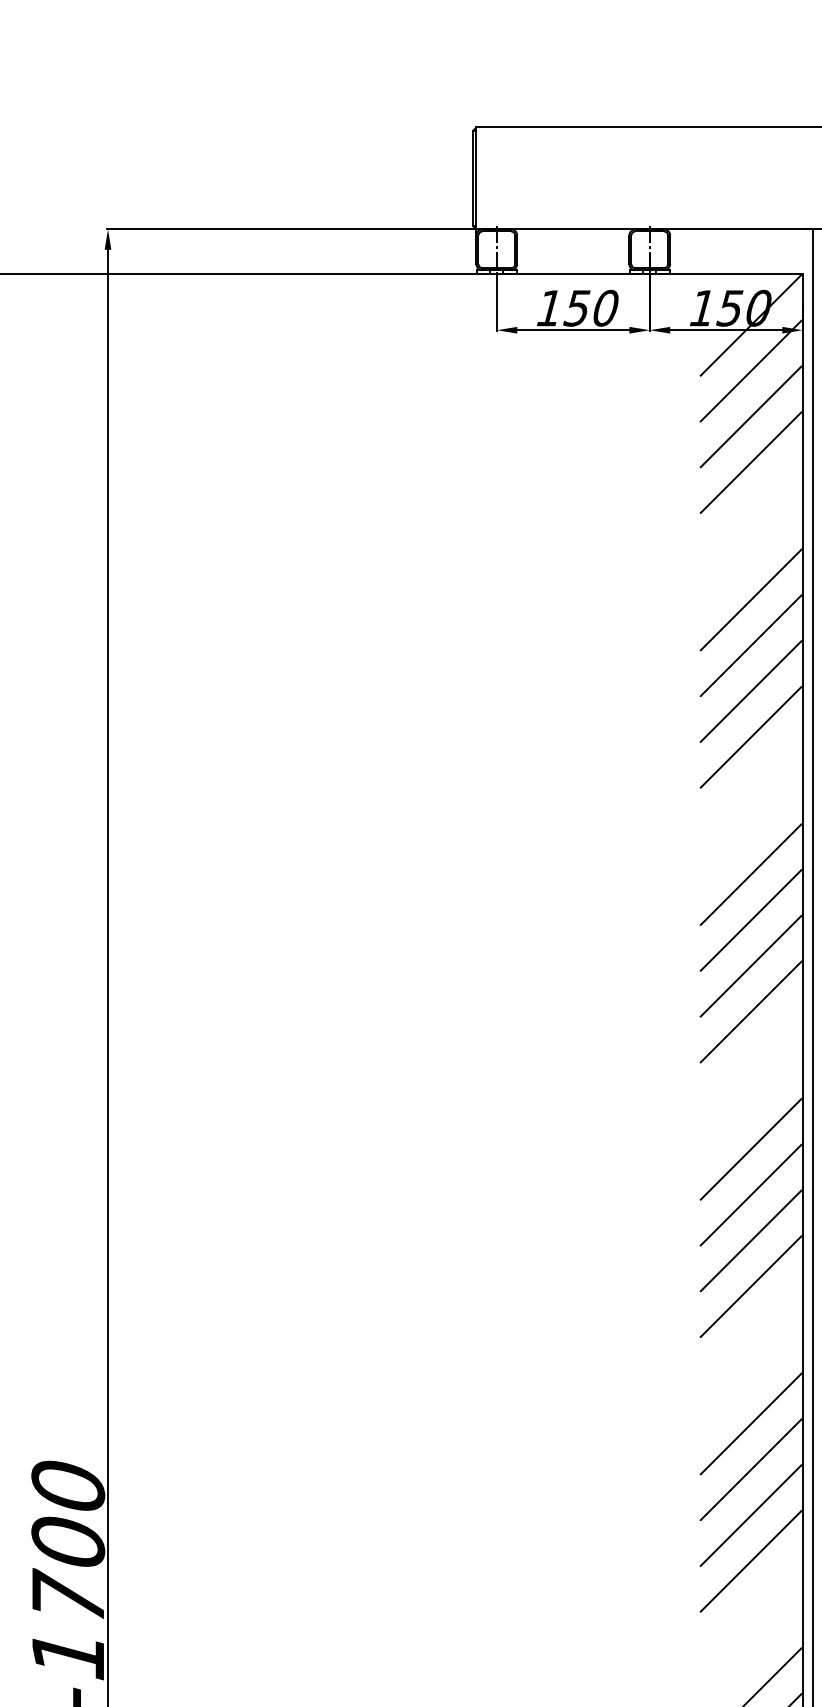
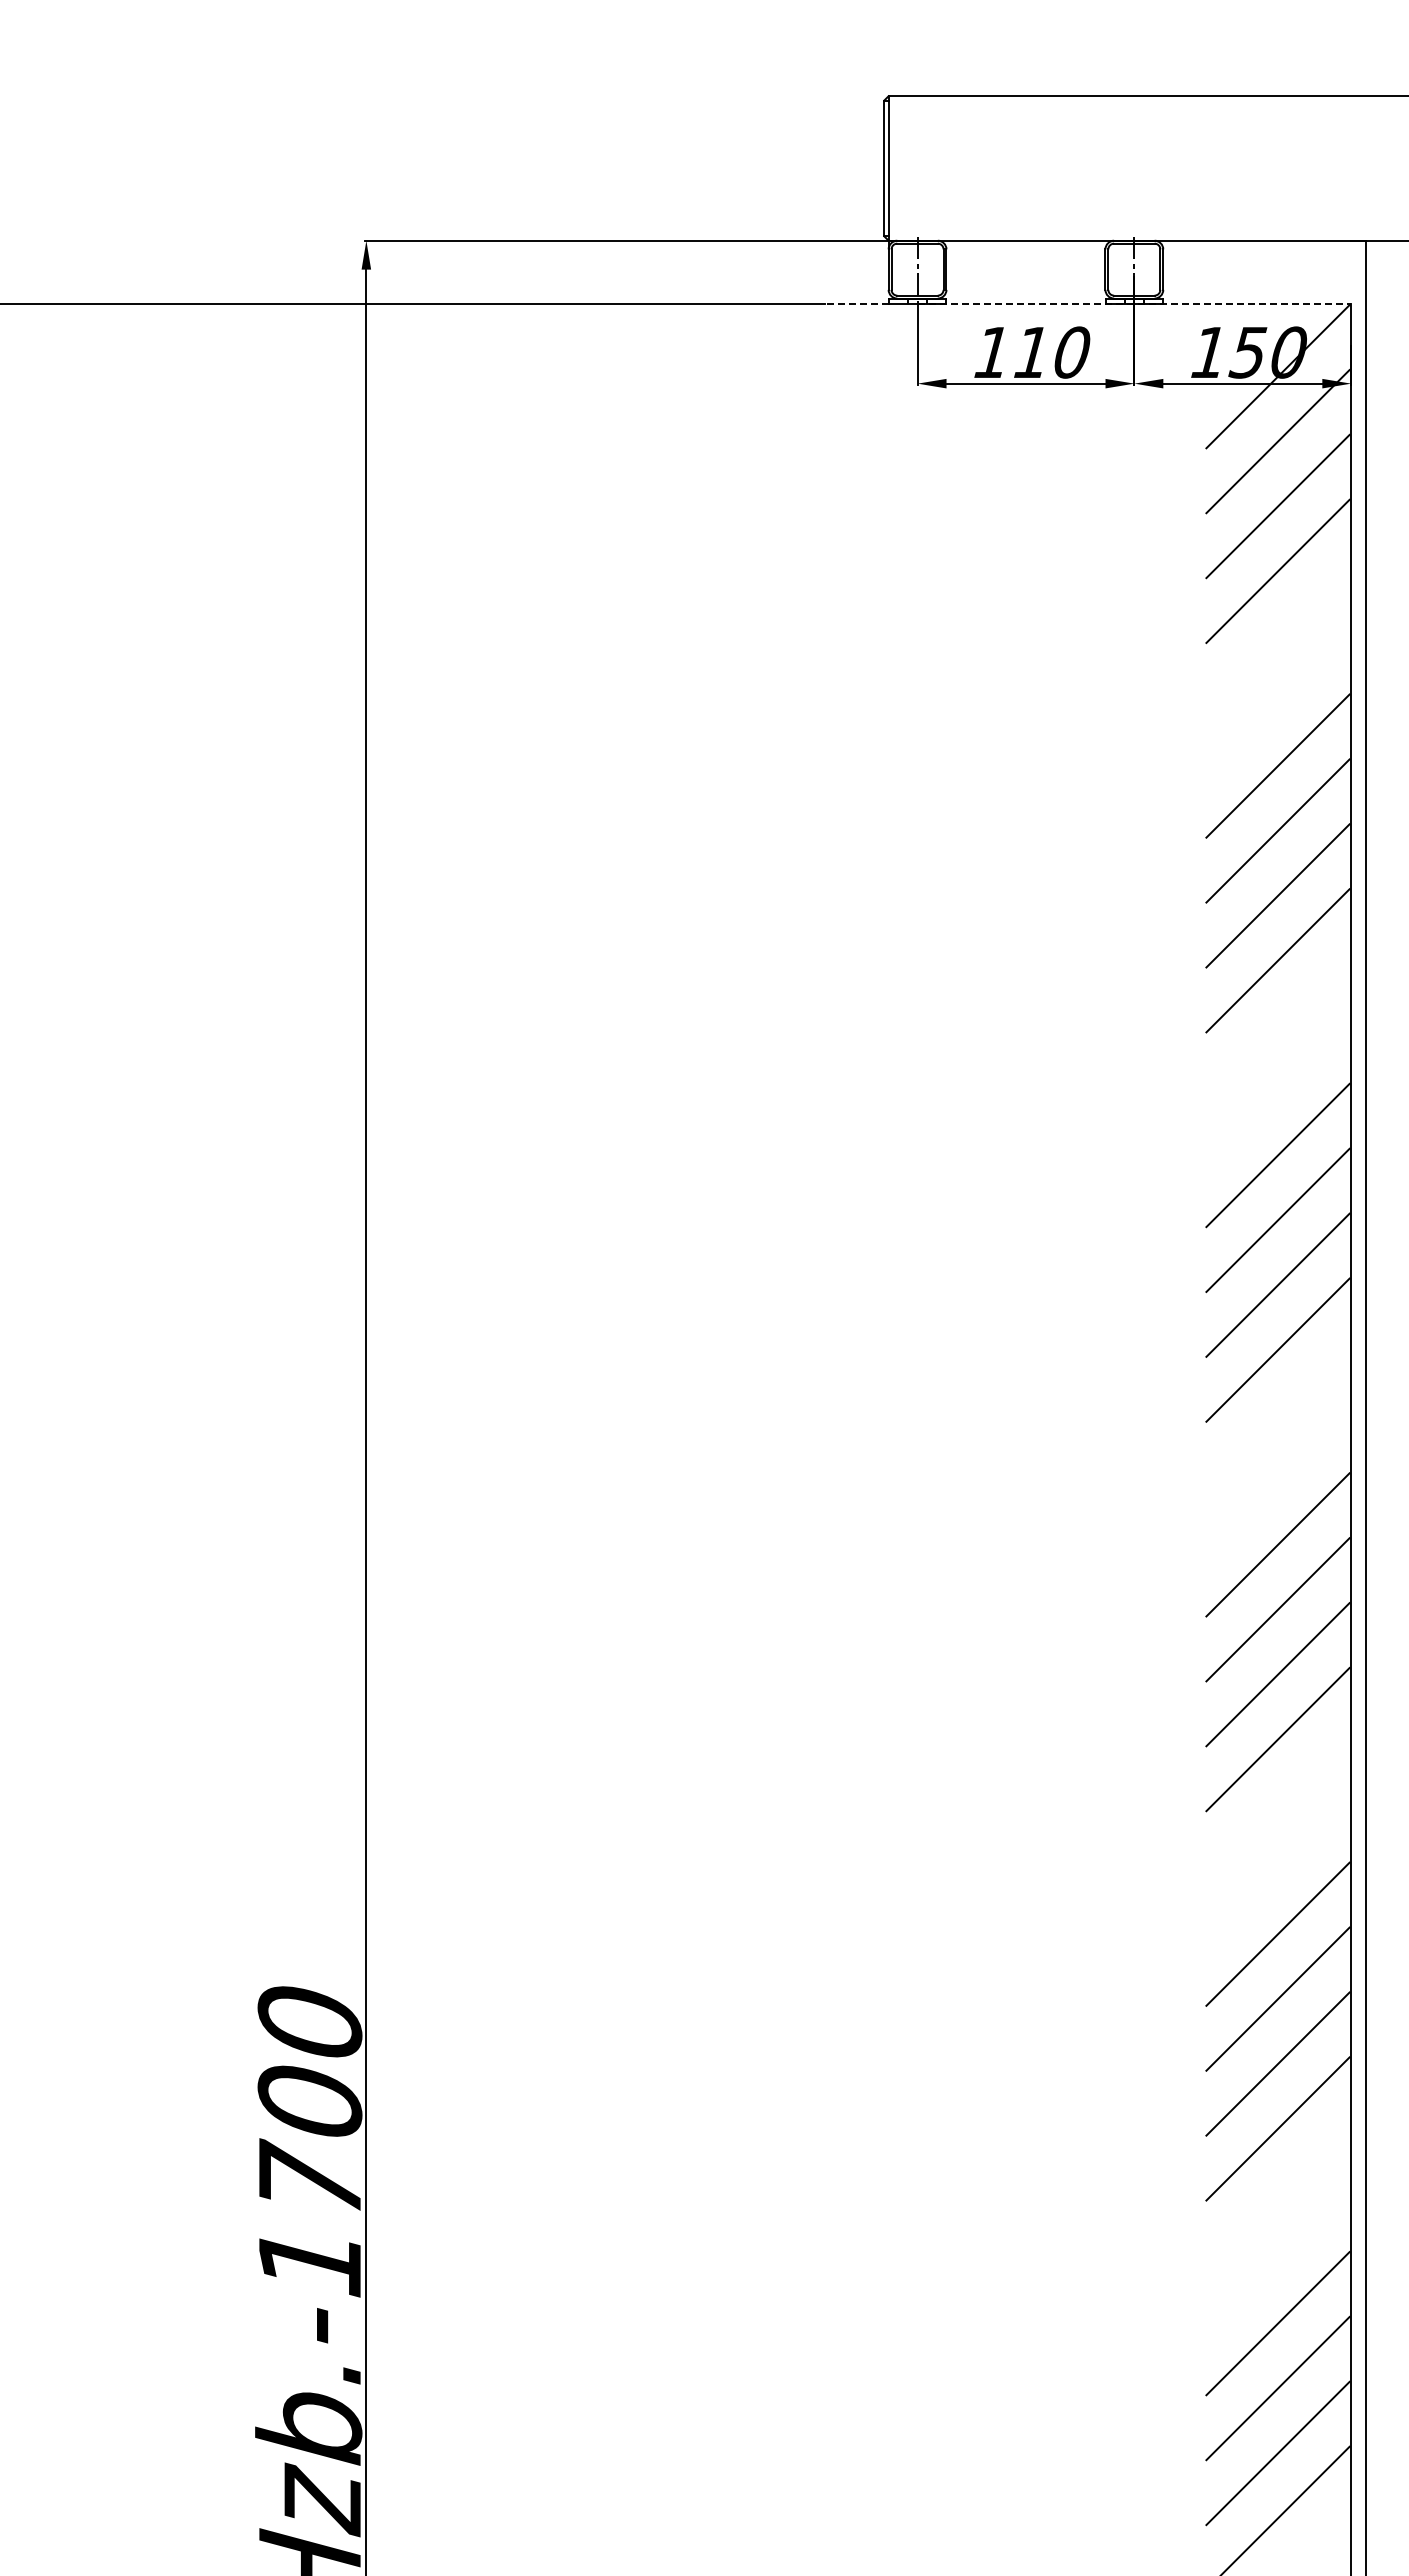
line: (454, 274) -> (857, 304), solid -> dashed
line: (649, 274) -> (1134, 304), solid -> dashed
text: (576, 308) -> (1030, 352), 150 -> 110

